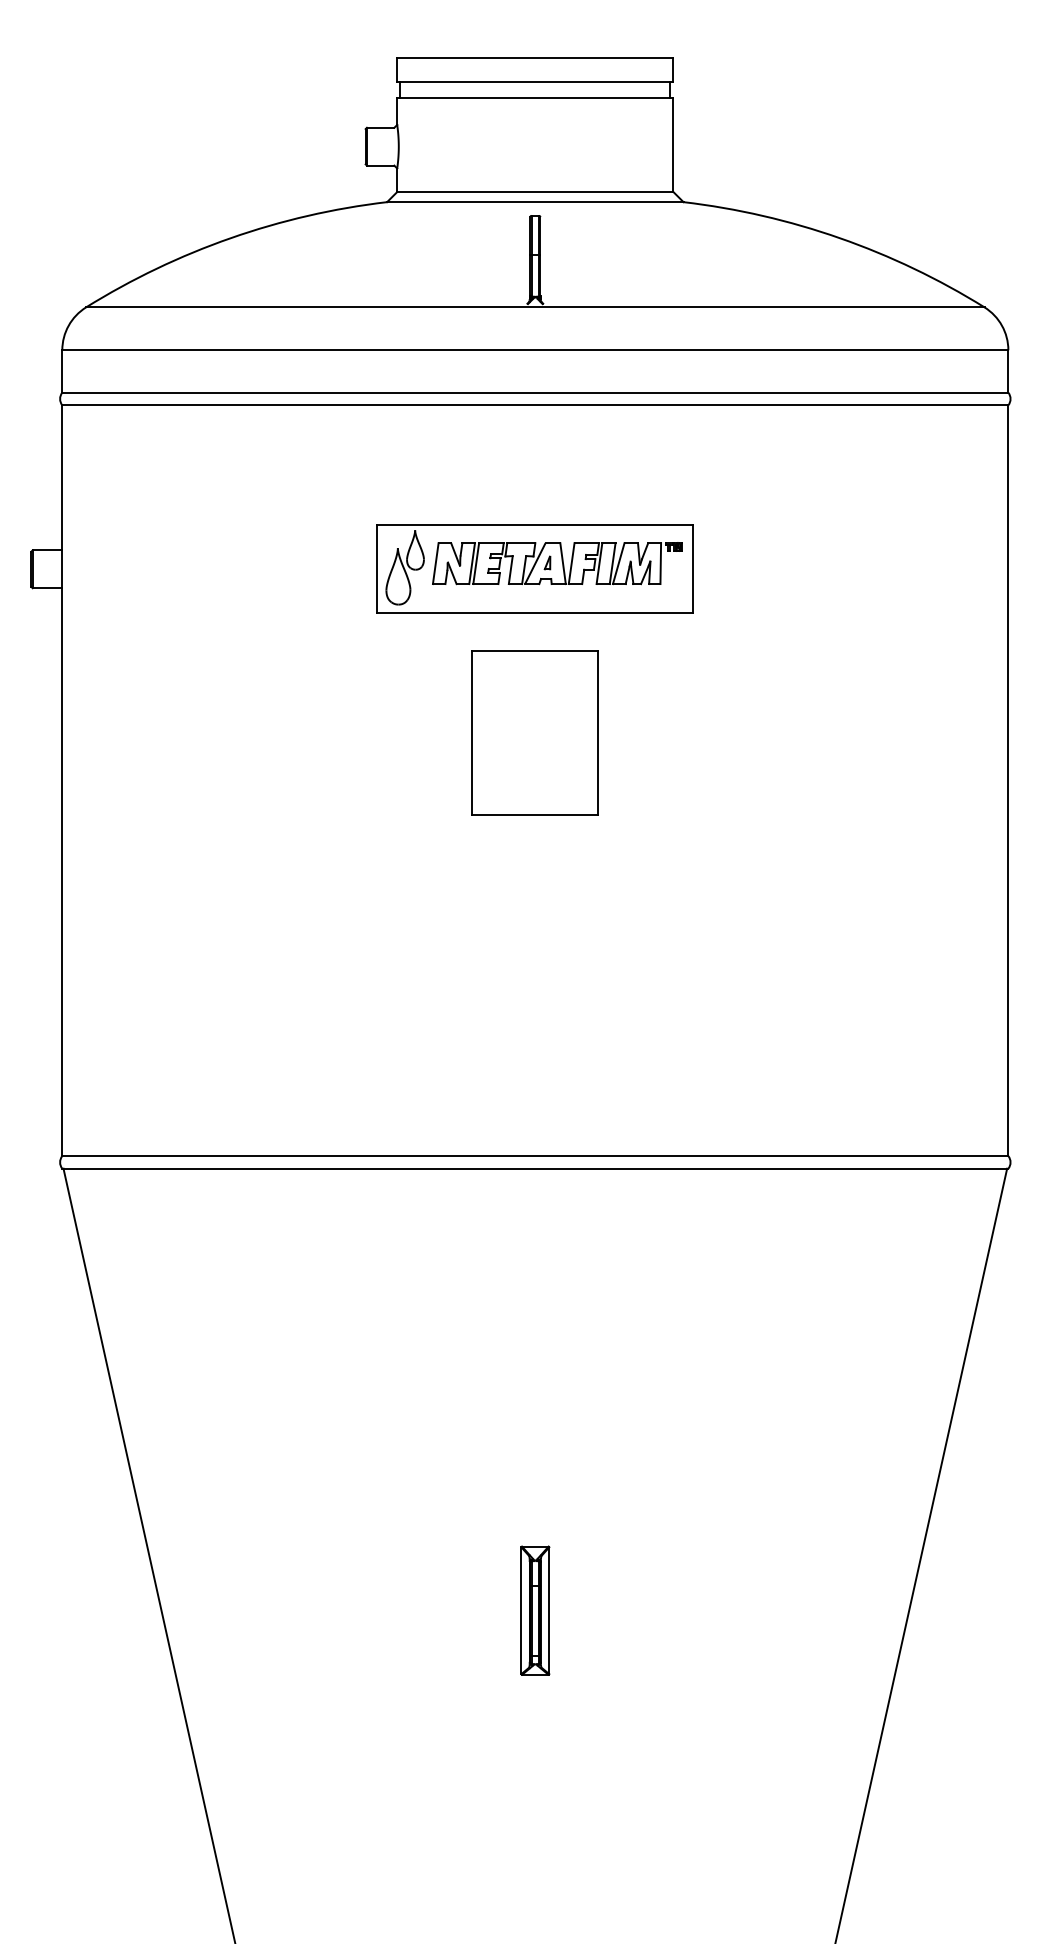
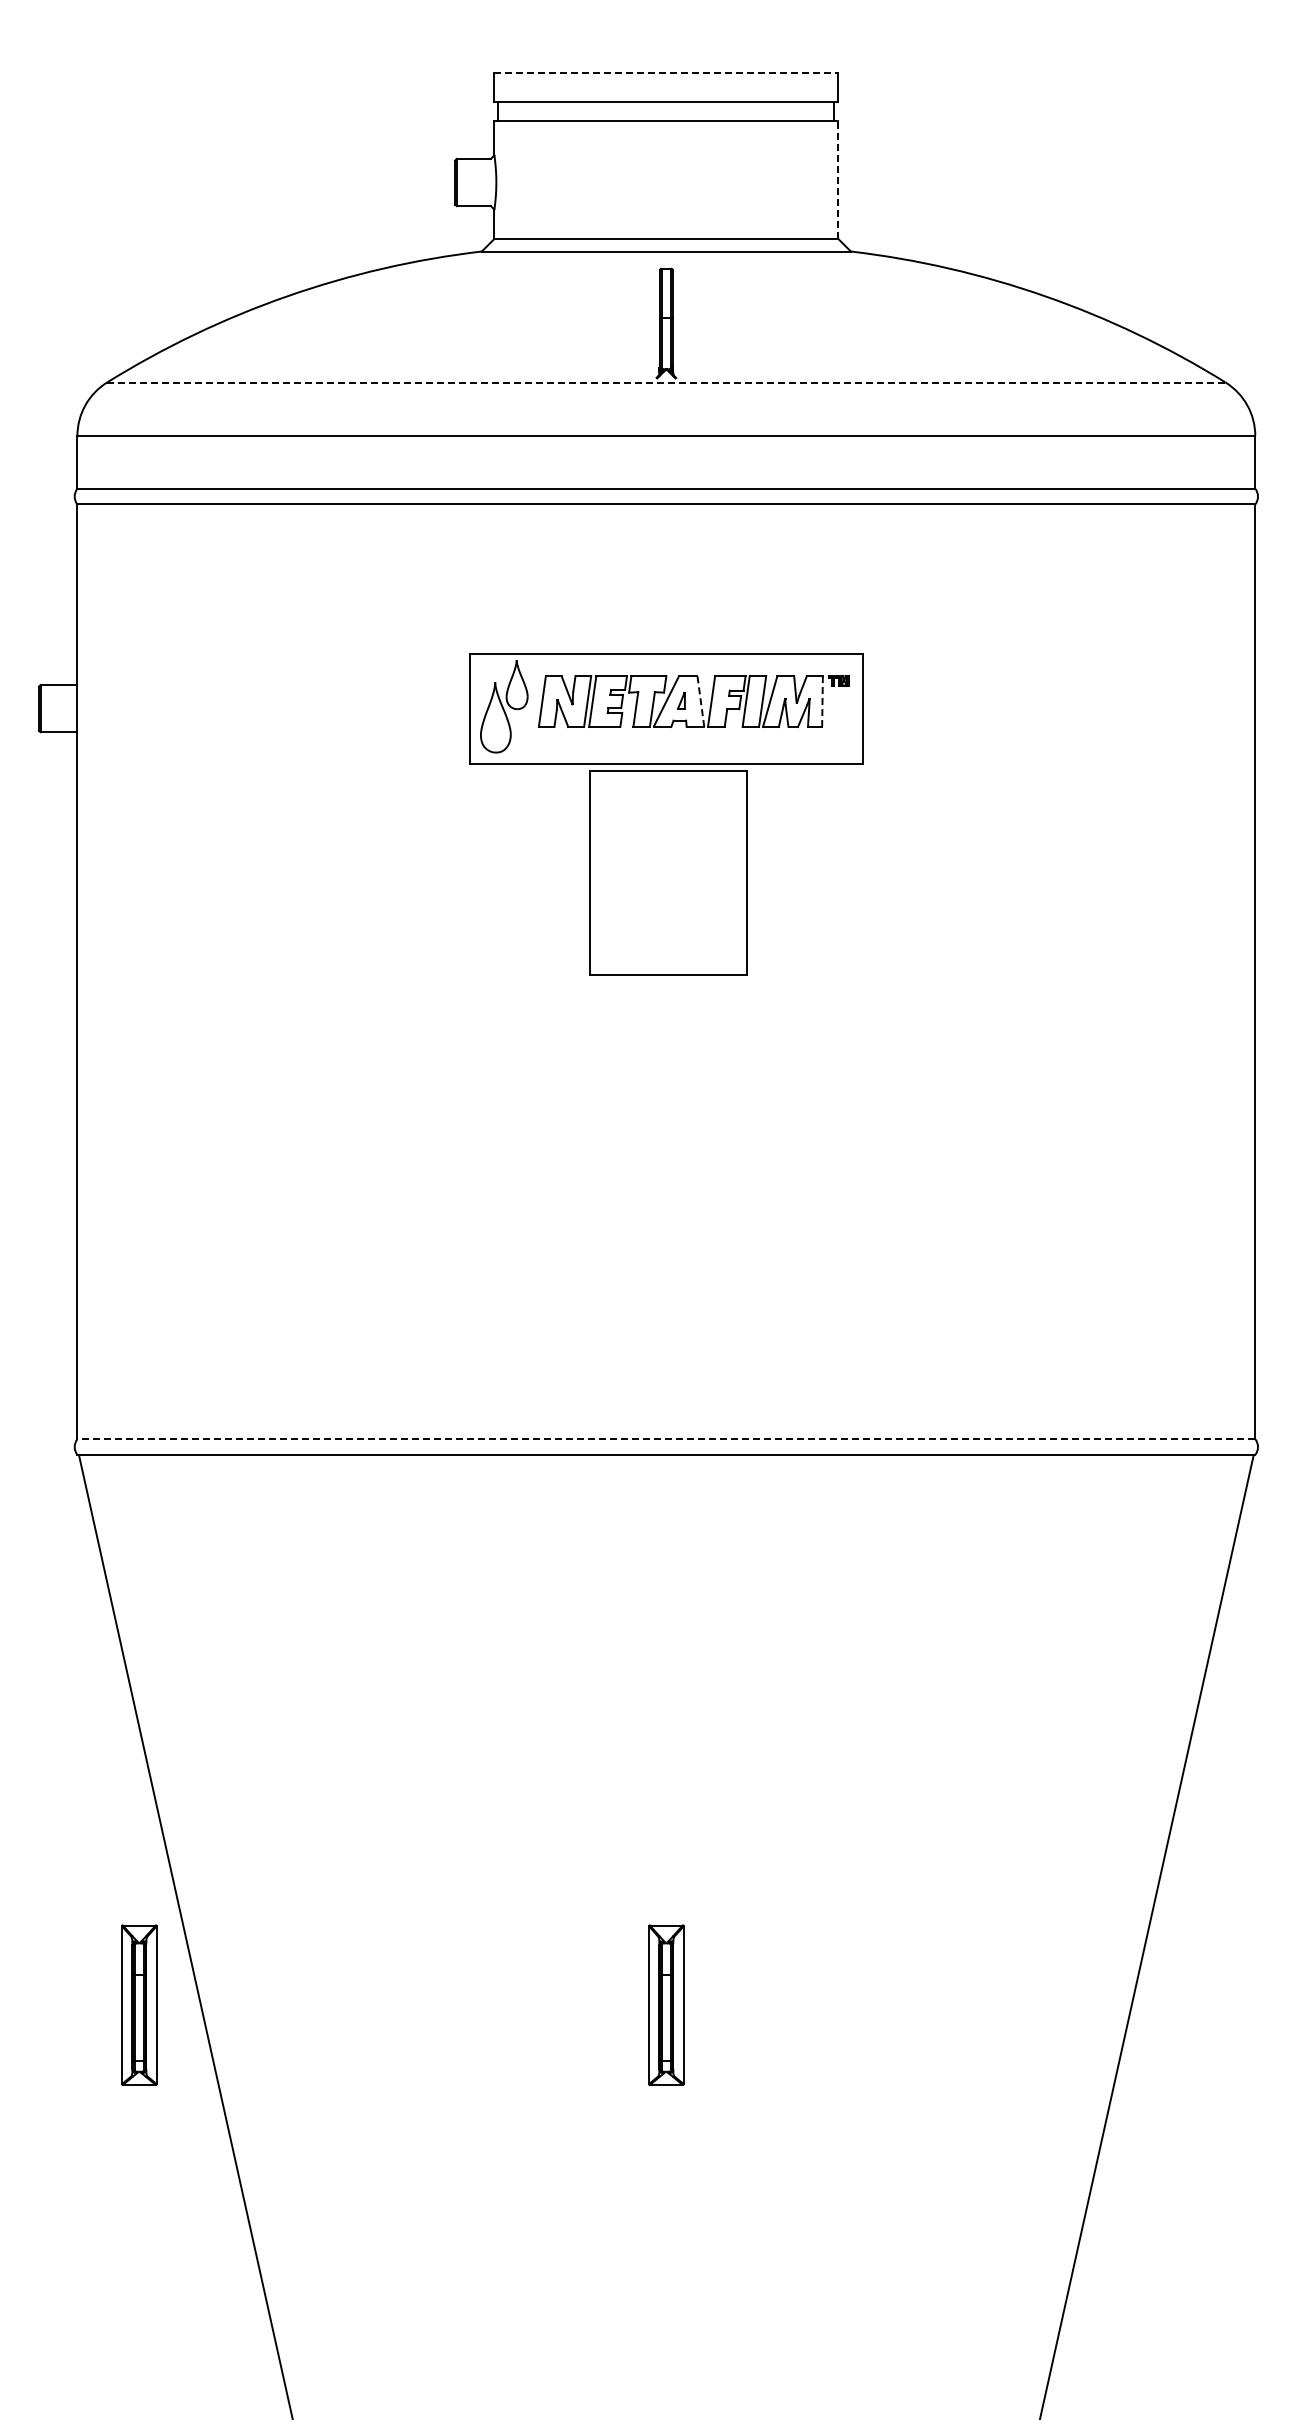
line: (535, 58) -> (666, 72), solid -> dashed
line: (673, 145) -> (838, 180), solid -> dashed
line: (535, 307) -> (666, 382), solid -> dashed
line: (562, 563) -> (700, 701), solid -> dashed
line: (660, 563) -> (822, 701), solid -> dashed
part: (535, 733) -> (668, 872), moved
line: (535, 1156) -> (666, 1439), solid -> dashed
part: (112, 1610) -> (139, 2004), added

